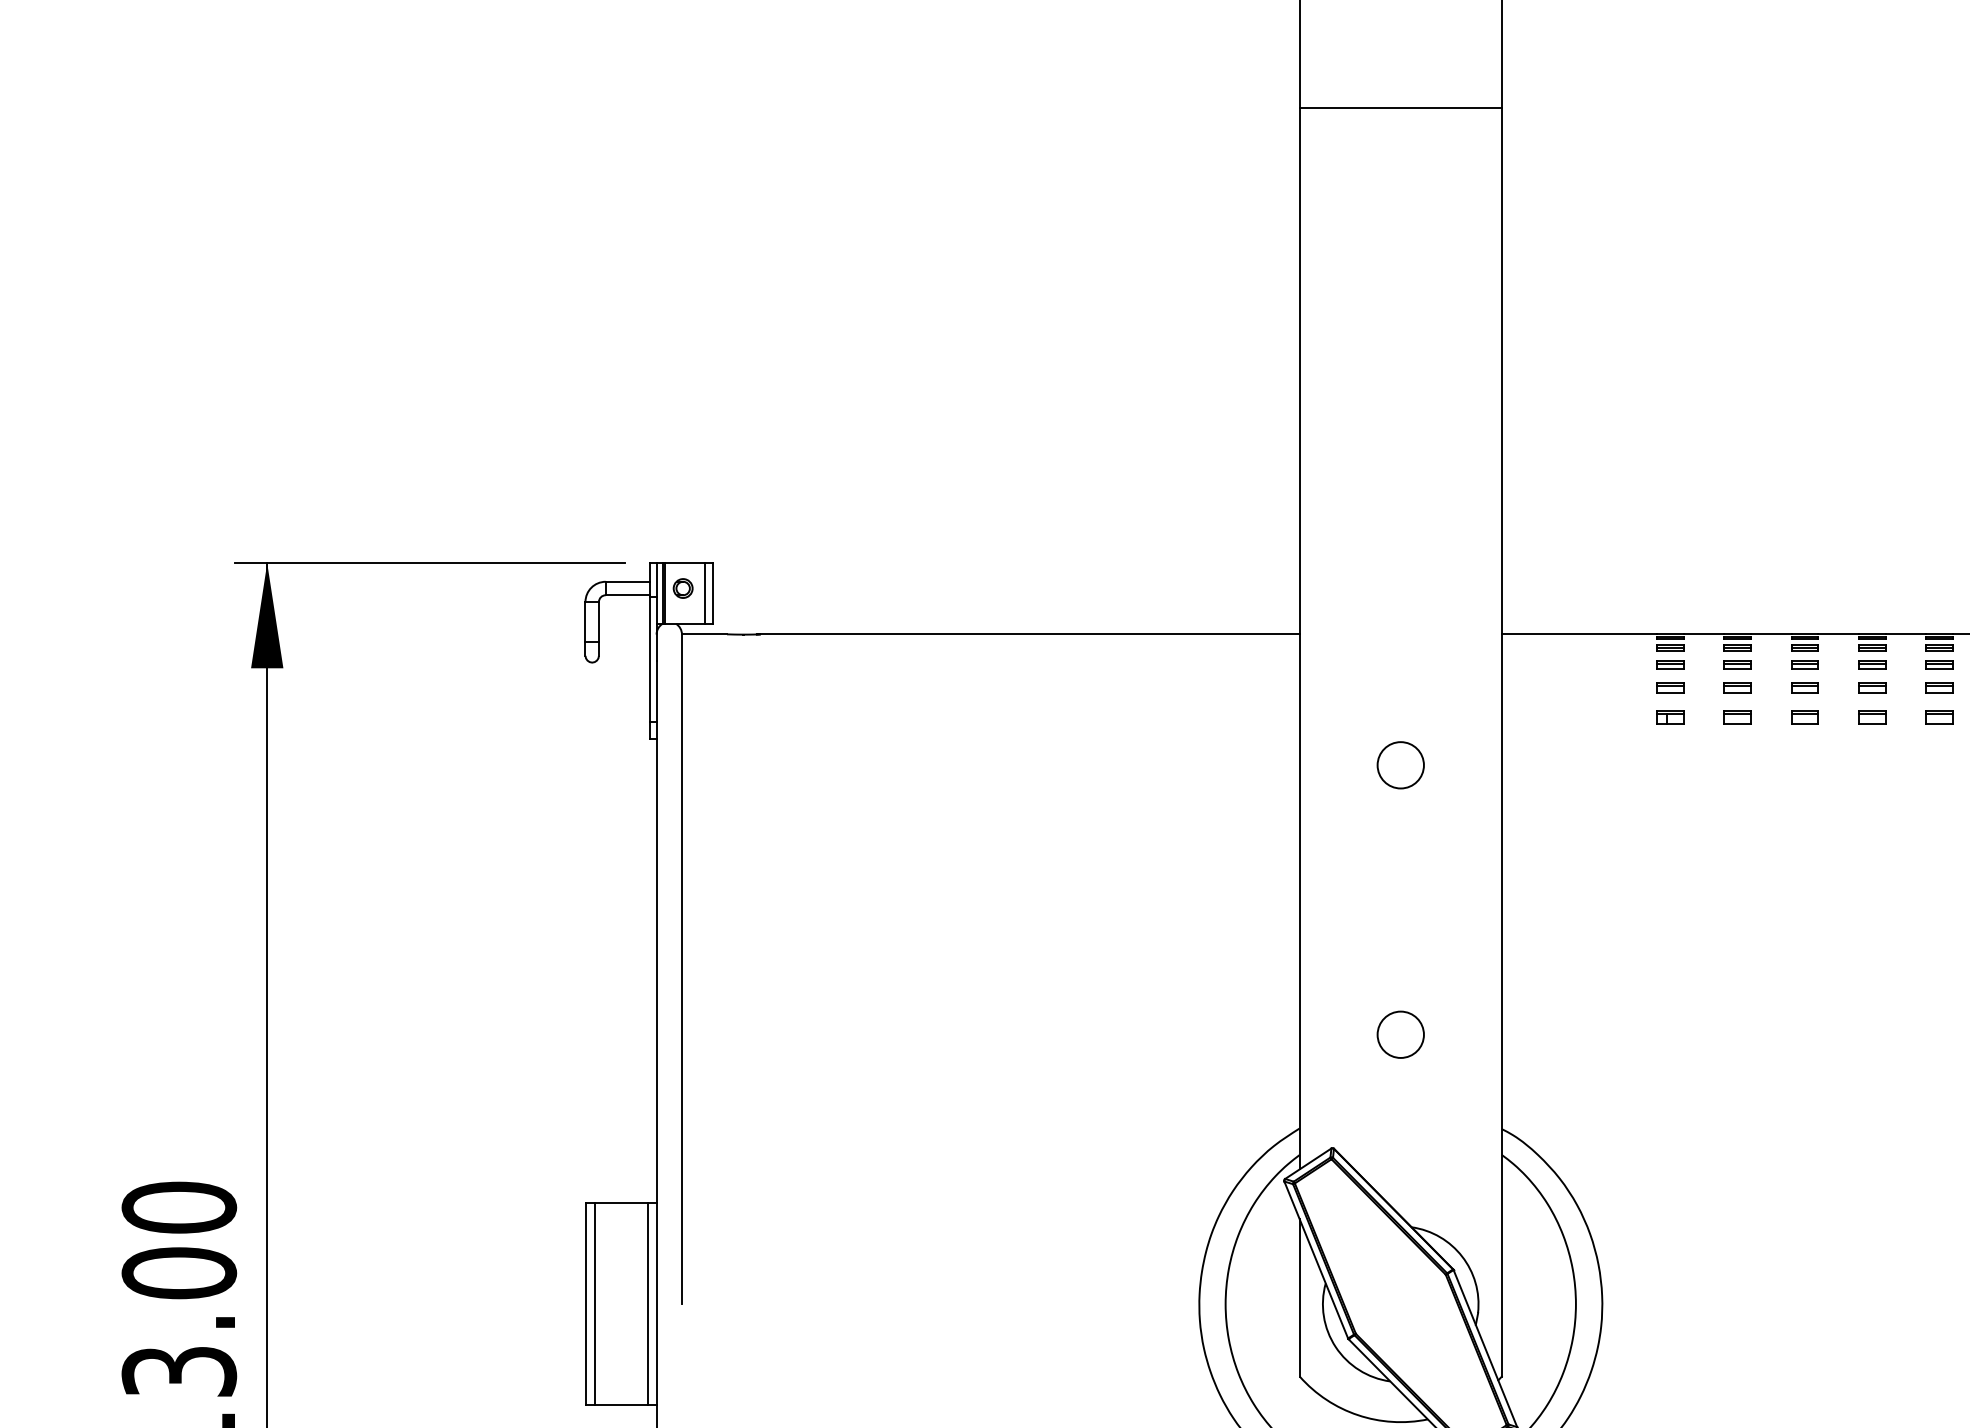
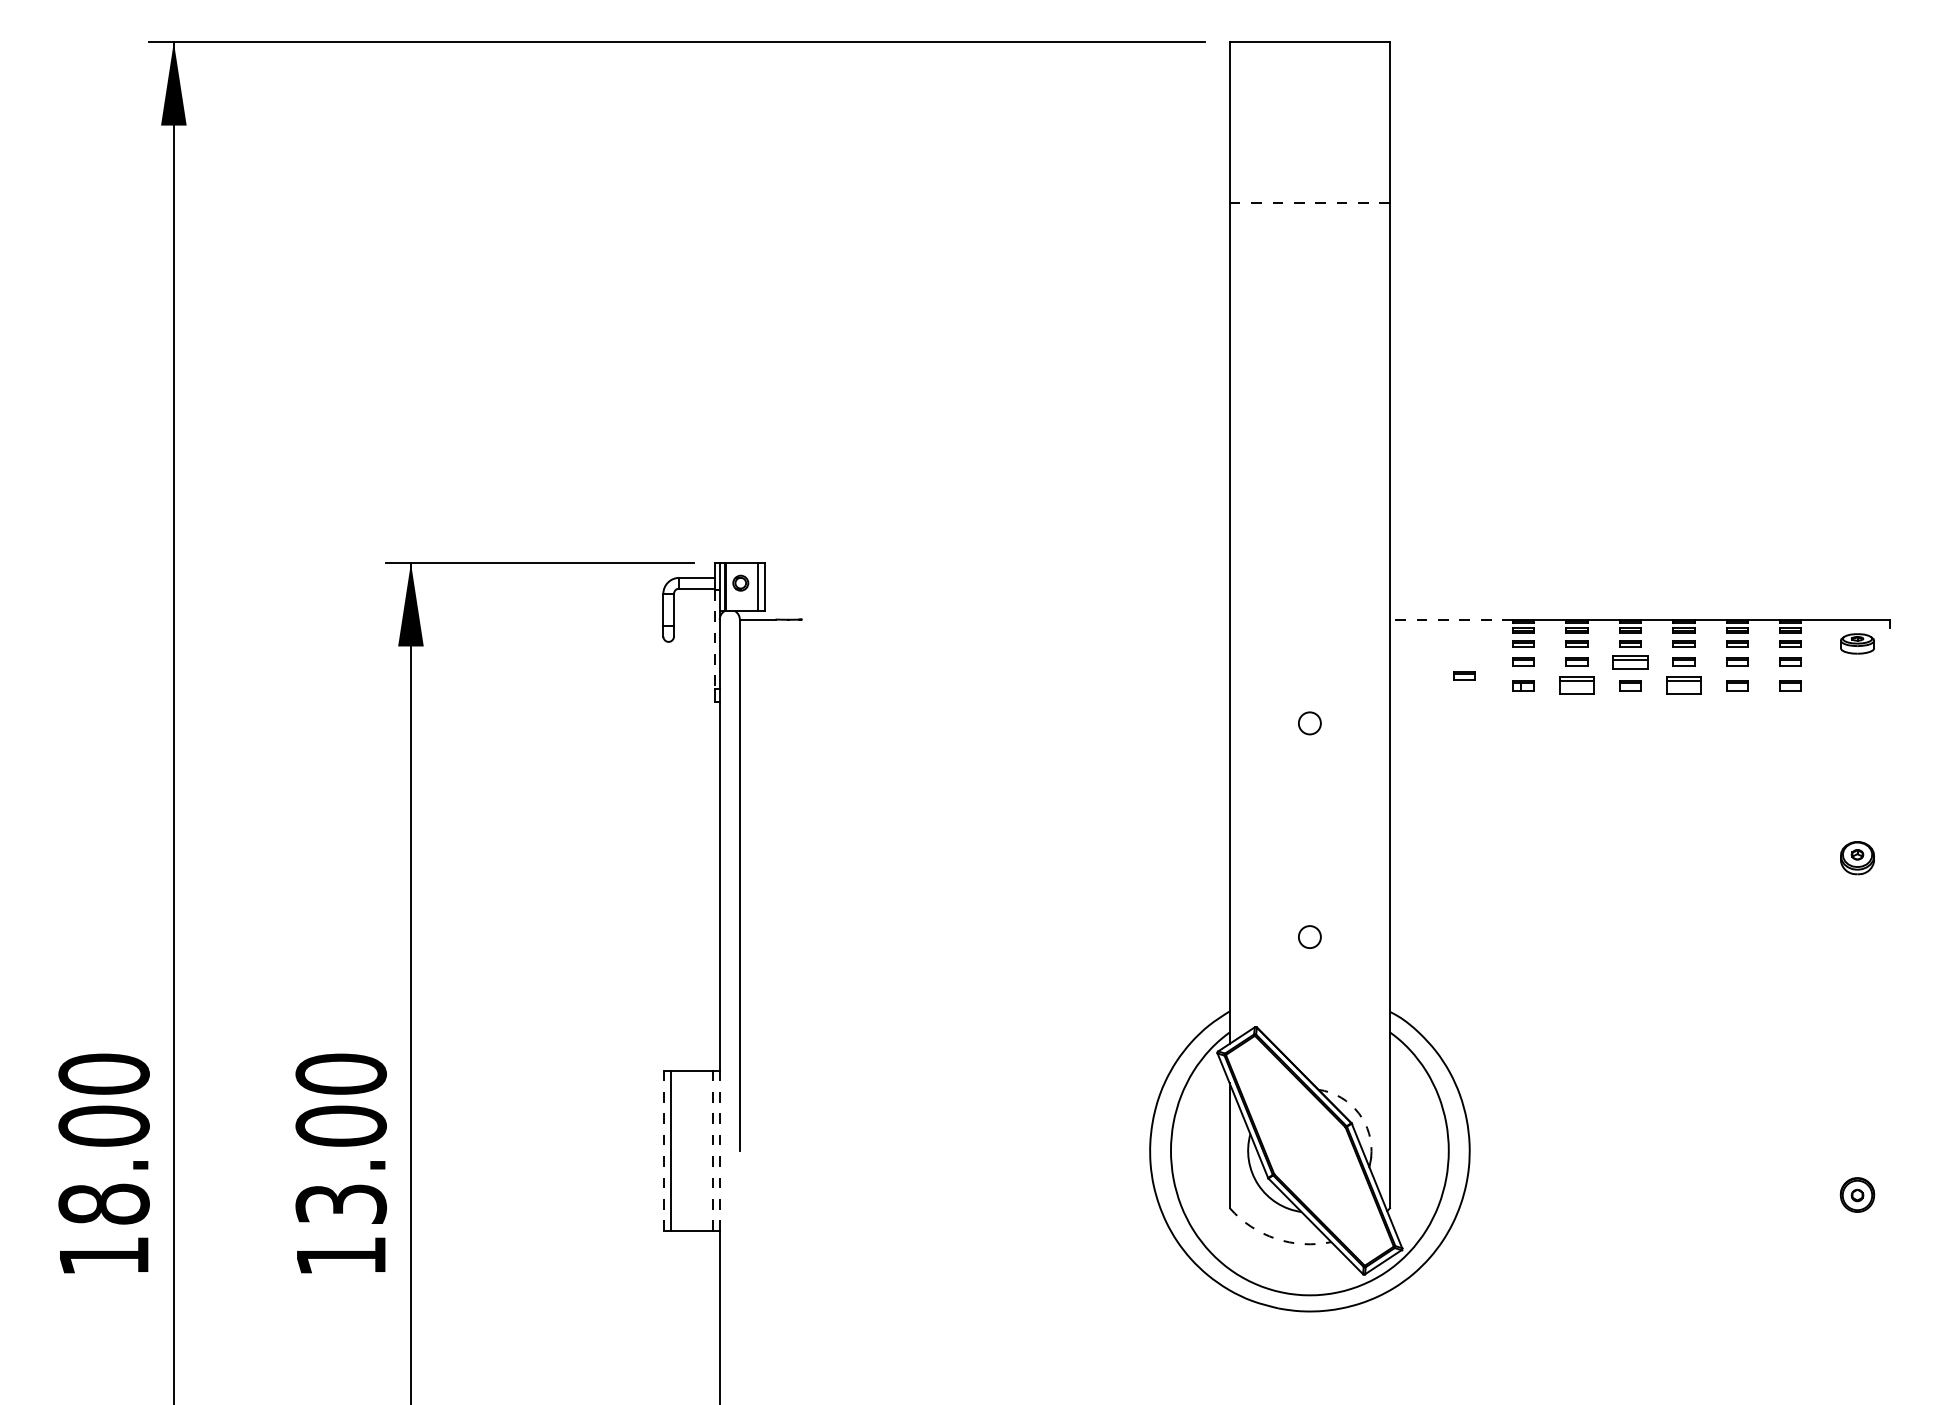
line: (1401, 108) -> (1310, 202), solid -> dashed
line: (1029, 634) -> (1015, 619), removed
line: (1578, 634) -> (1450, 619), solid -> dashed
line: (650, 659) -> (714, 639), solid -> dashed
part: (1805, 687) -> (1630, 661), size x1.6
part: (1595, 704) -> (1464, 675), added
part: (1736, 717) -> (1576, 685), size x1.6
part: (1871, 717) -> (1683, 685), size x1.6
circle: (1400, 765) -> (1309, 723), size x0.6
circle: (1400, 1034) -> (1309, 936), size x0.6
arc: (1462, 1257) -> (1358, 1113), solid -> dashed
line: (586, 1305) -> (664, 1151), solid -> dashed
line: (648, 1305) -> (713, 1151), solid -> dashed
line: (656, 1305) -> (719, 1151), solid -> dashed
arc: (1357, 1414) -> (1275, 1238), solid -> dashed

